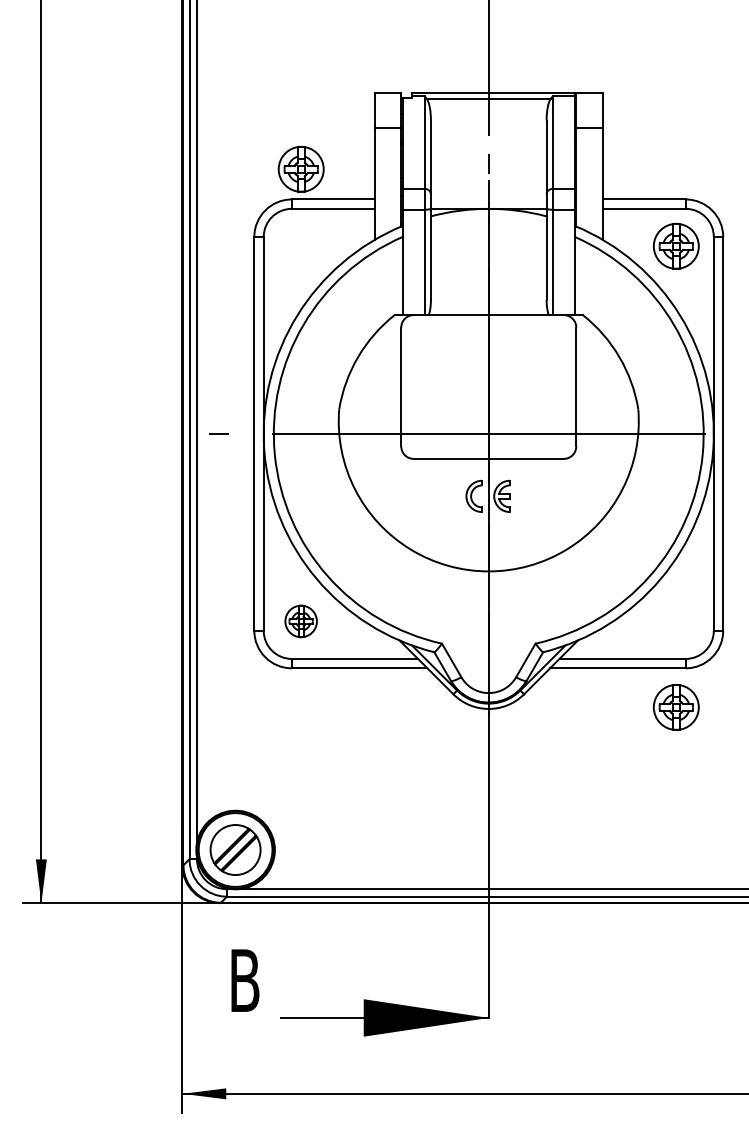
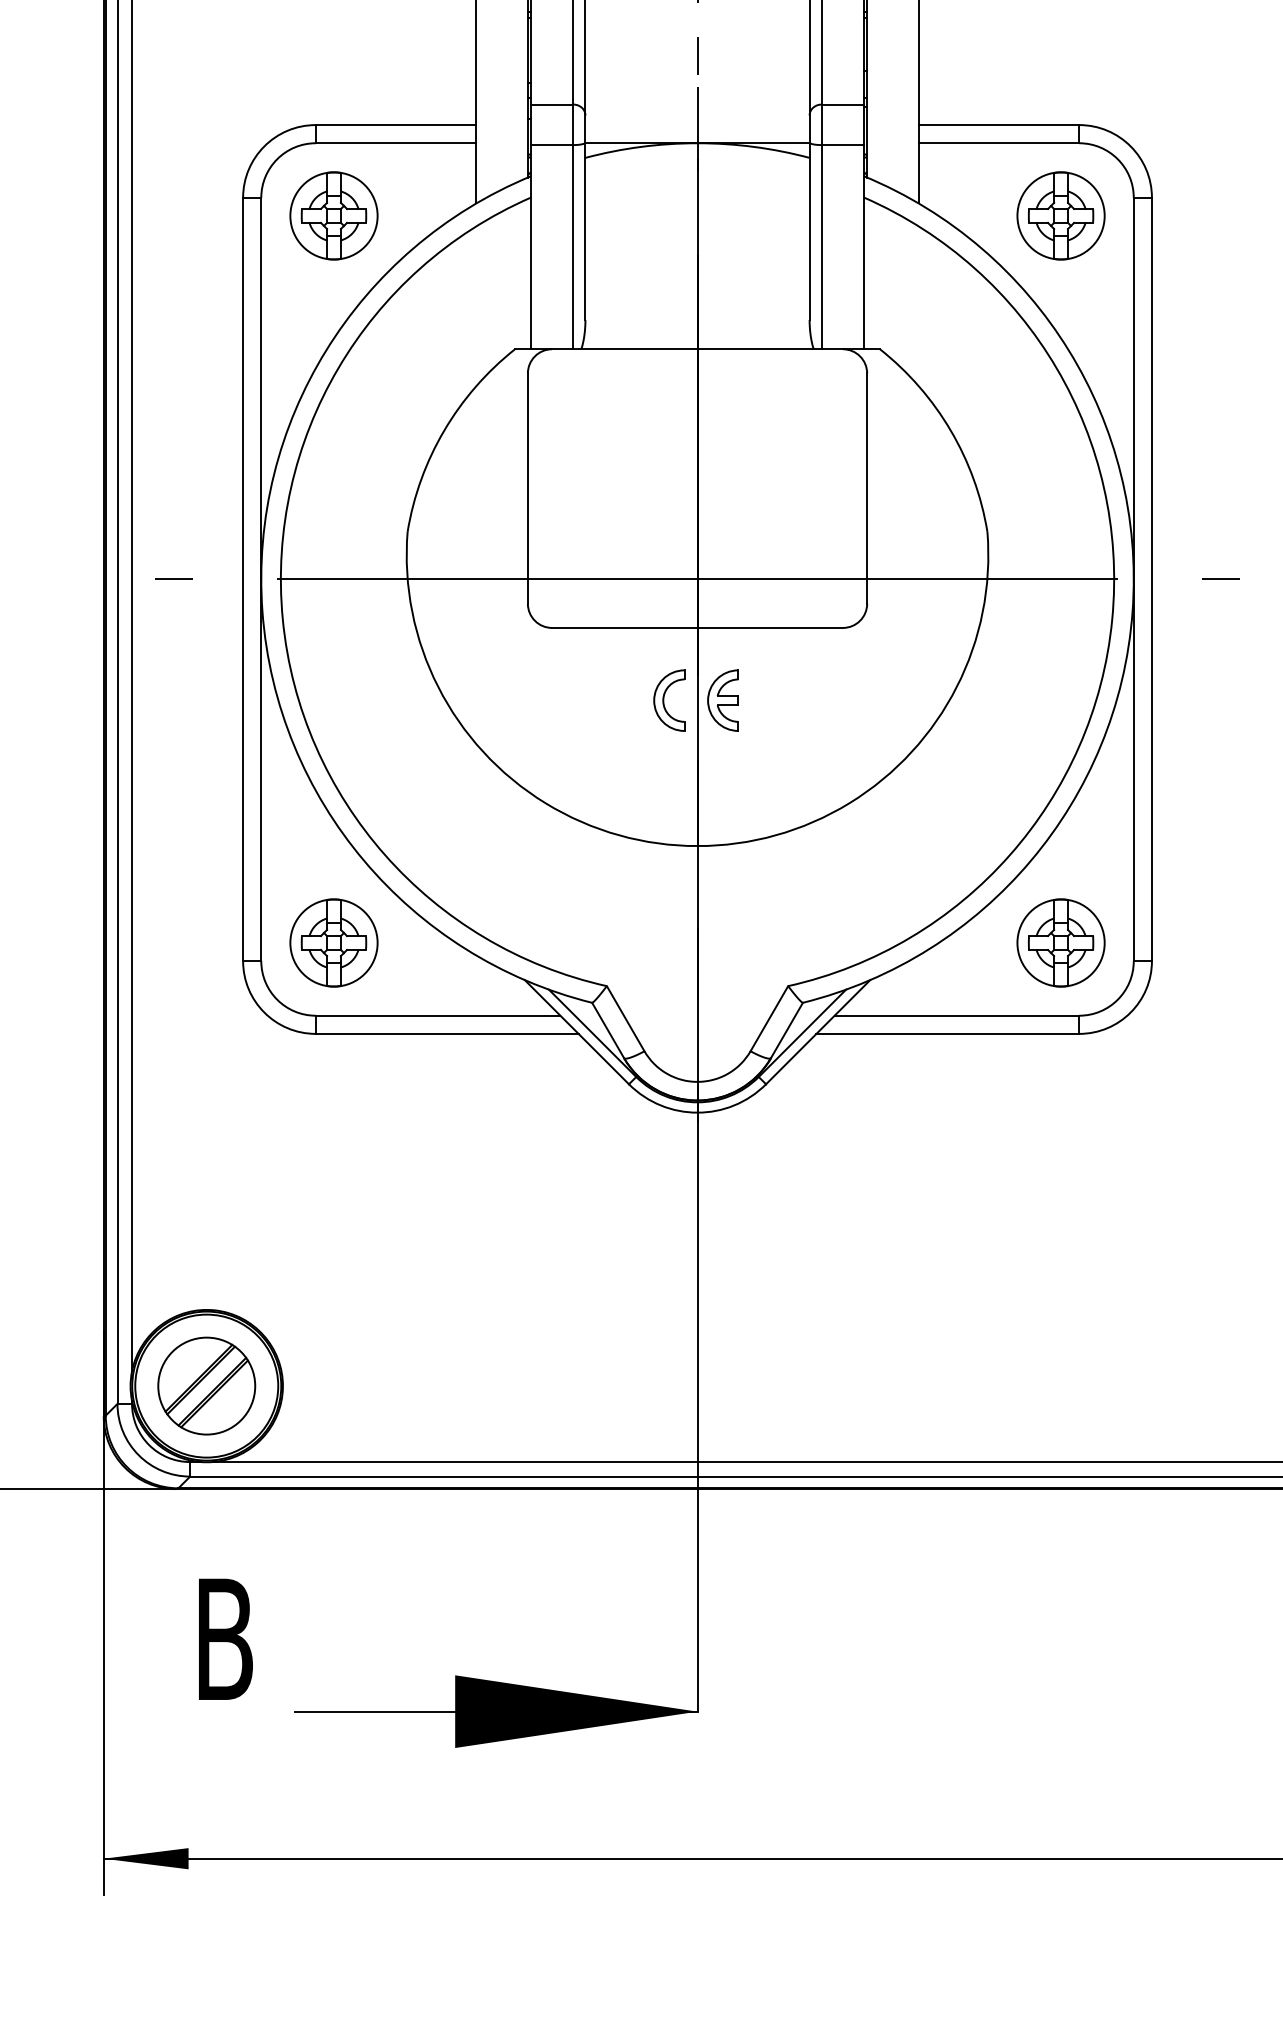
part: (300, 168) -> (332, 214), moved
part: (300, 621) -> (332, 943), size x1.43
part: (675, 707) -> (1059, 943), moved

